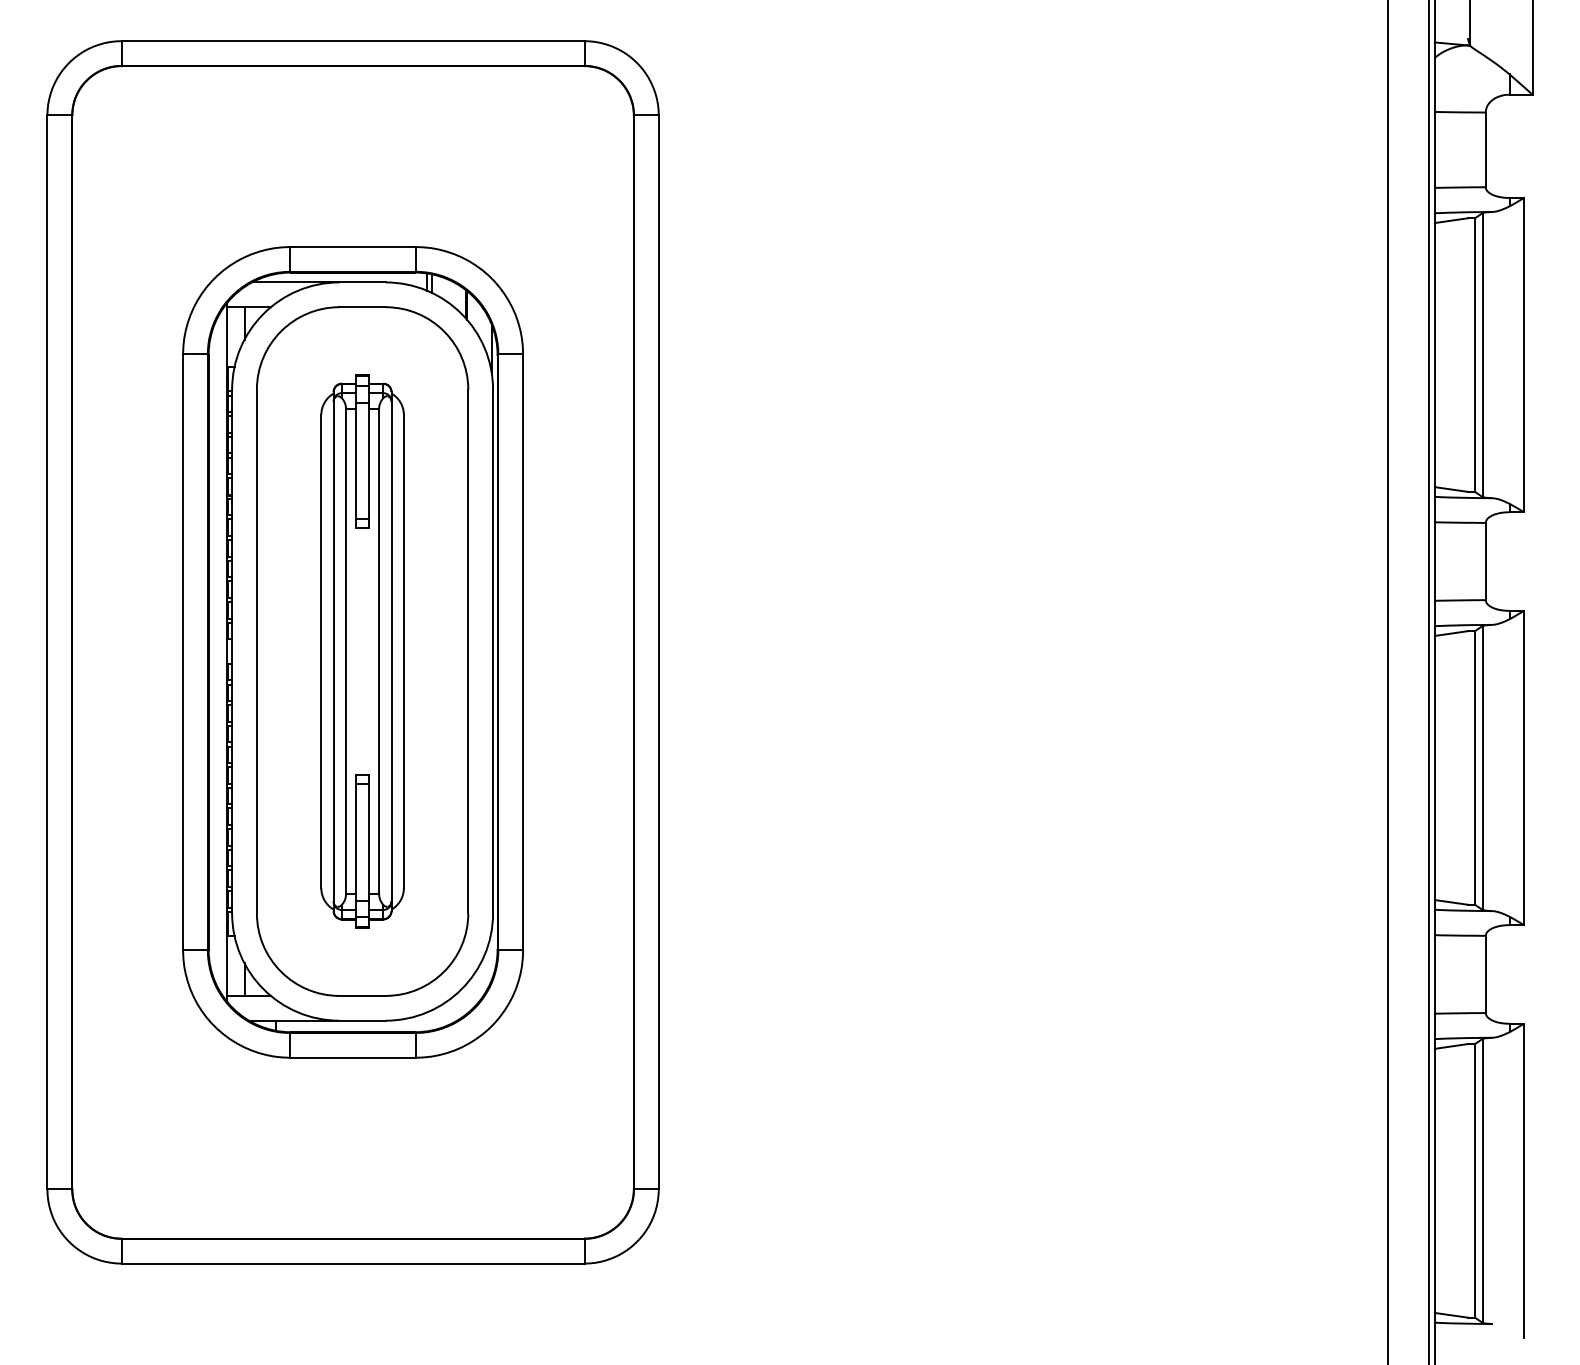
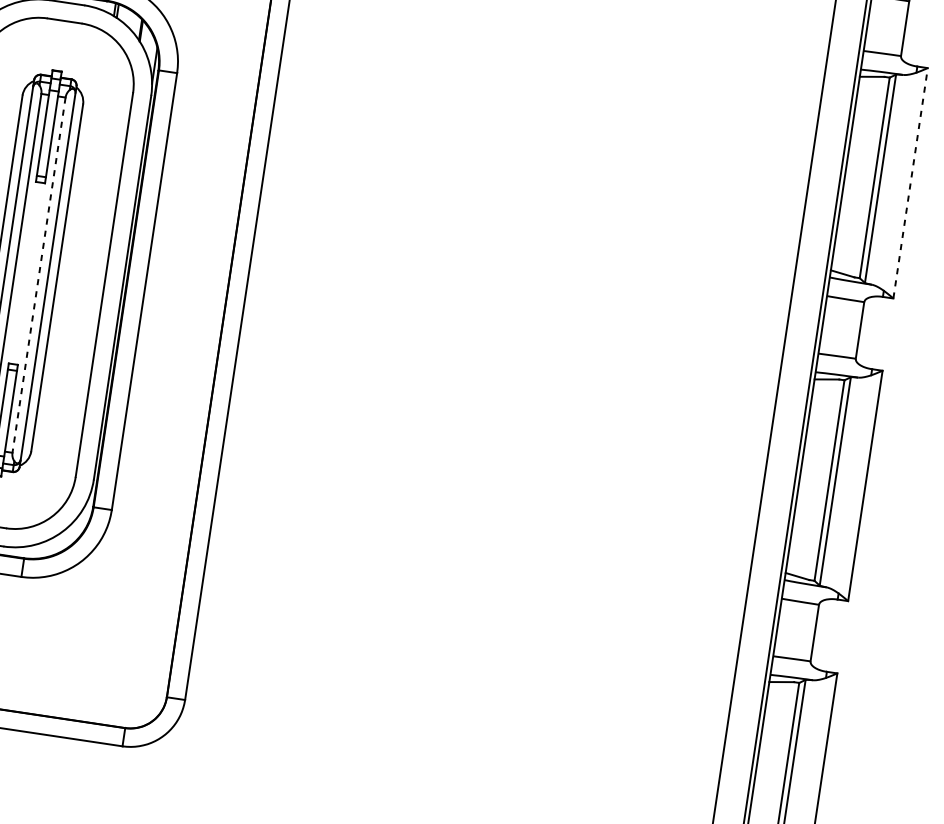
line: (1523, 354) -> (910, 182), solid -> dashed
line: (379, 652) -> (39, 275), solid -> dashed

